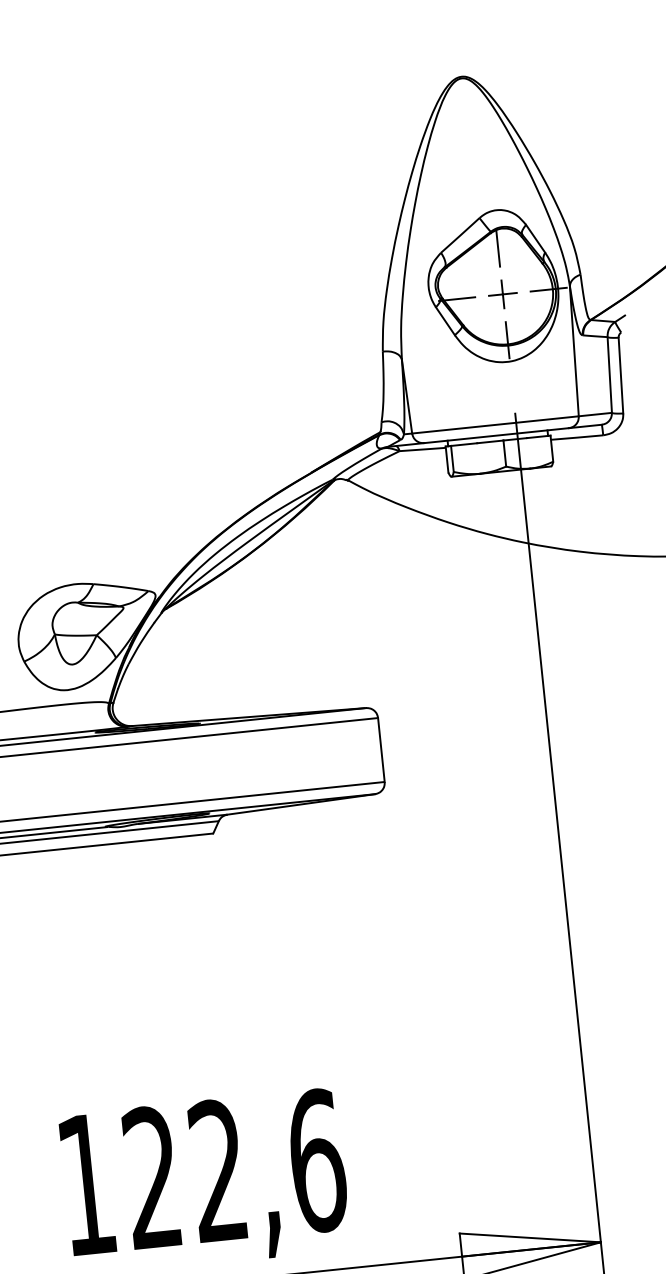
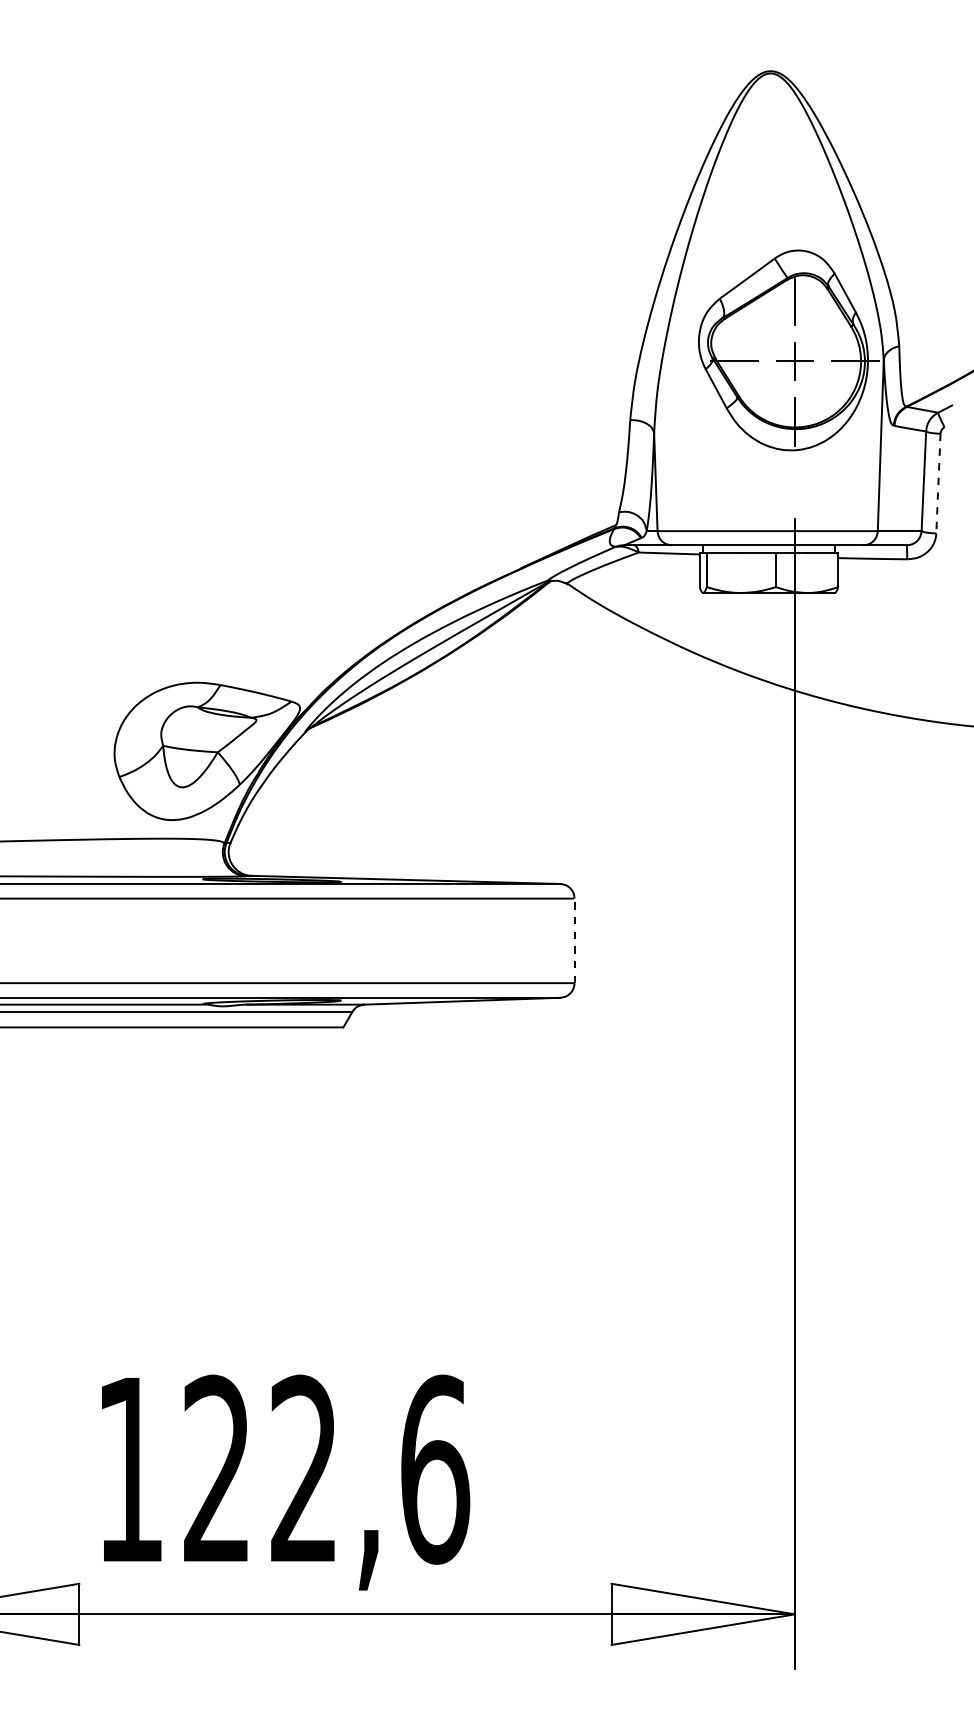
line: (620, 375) -> (938, 483), solid -> dashed
line: (381, 749) -> (574, 940), solid -> dashed

